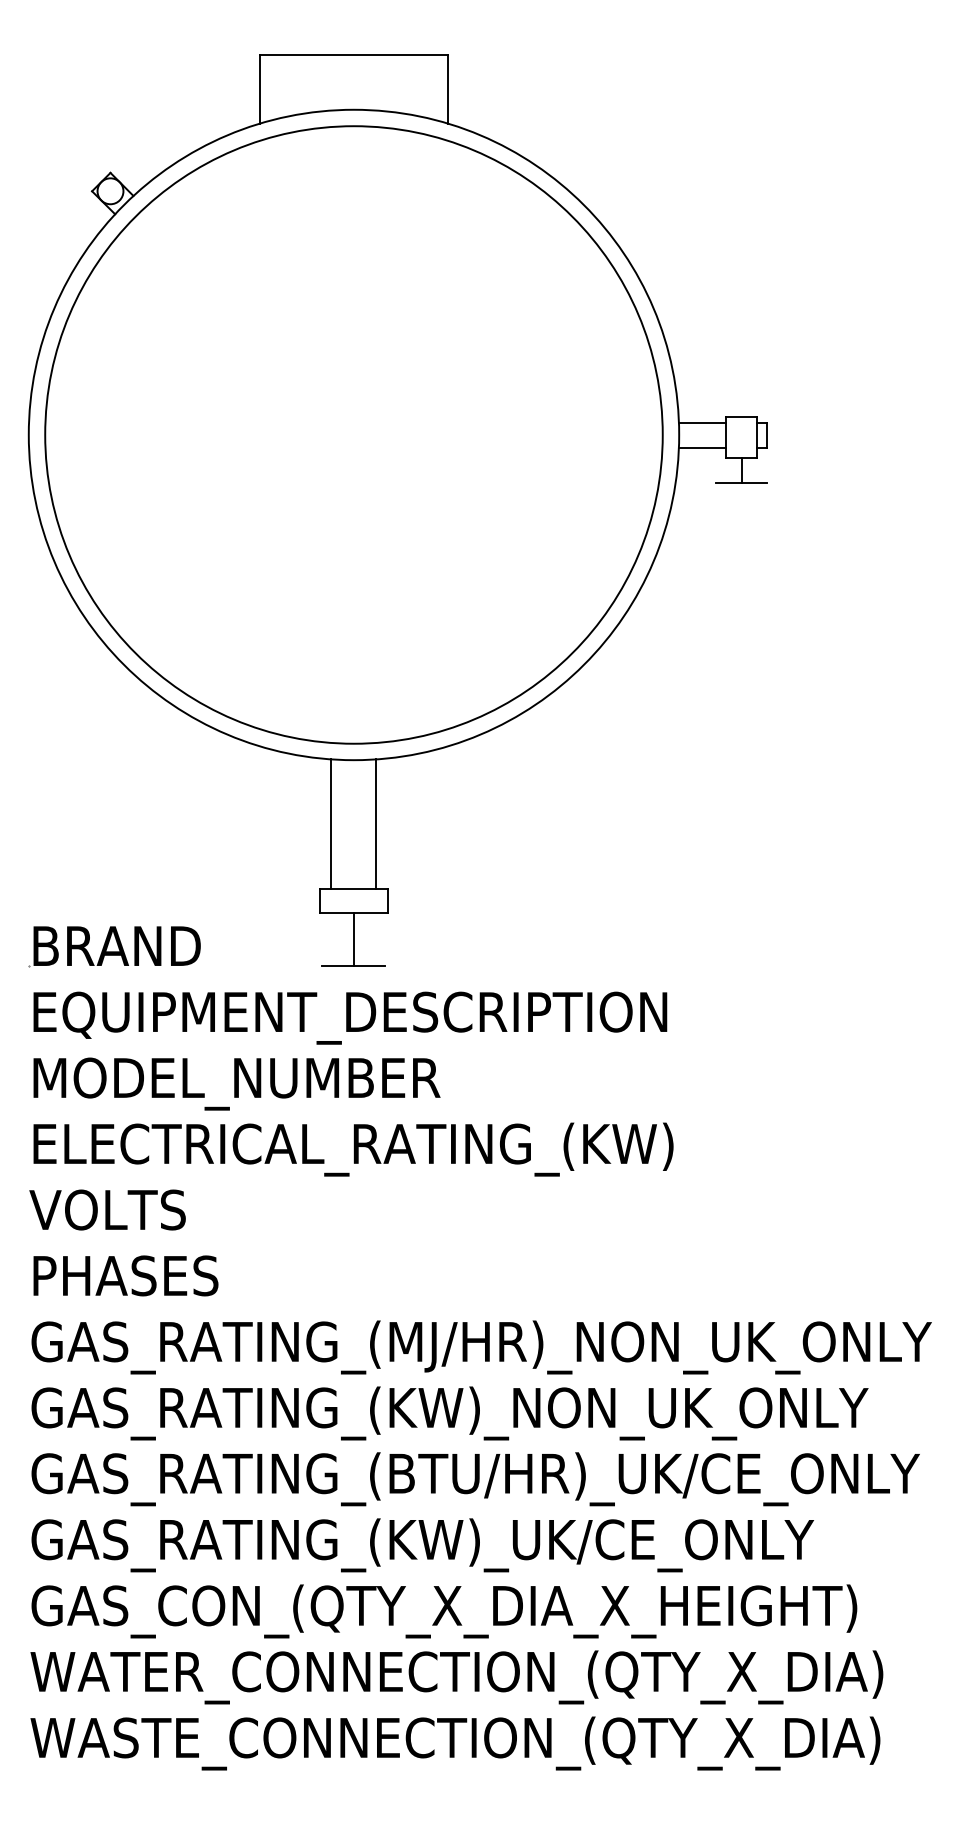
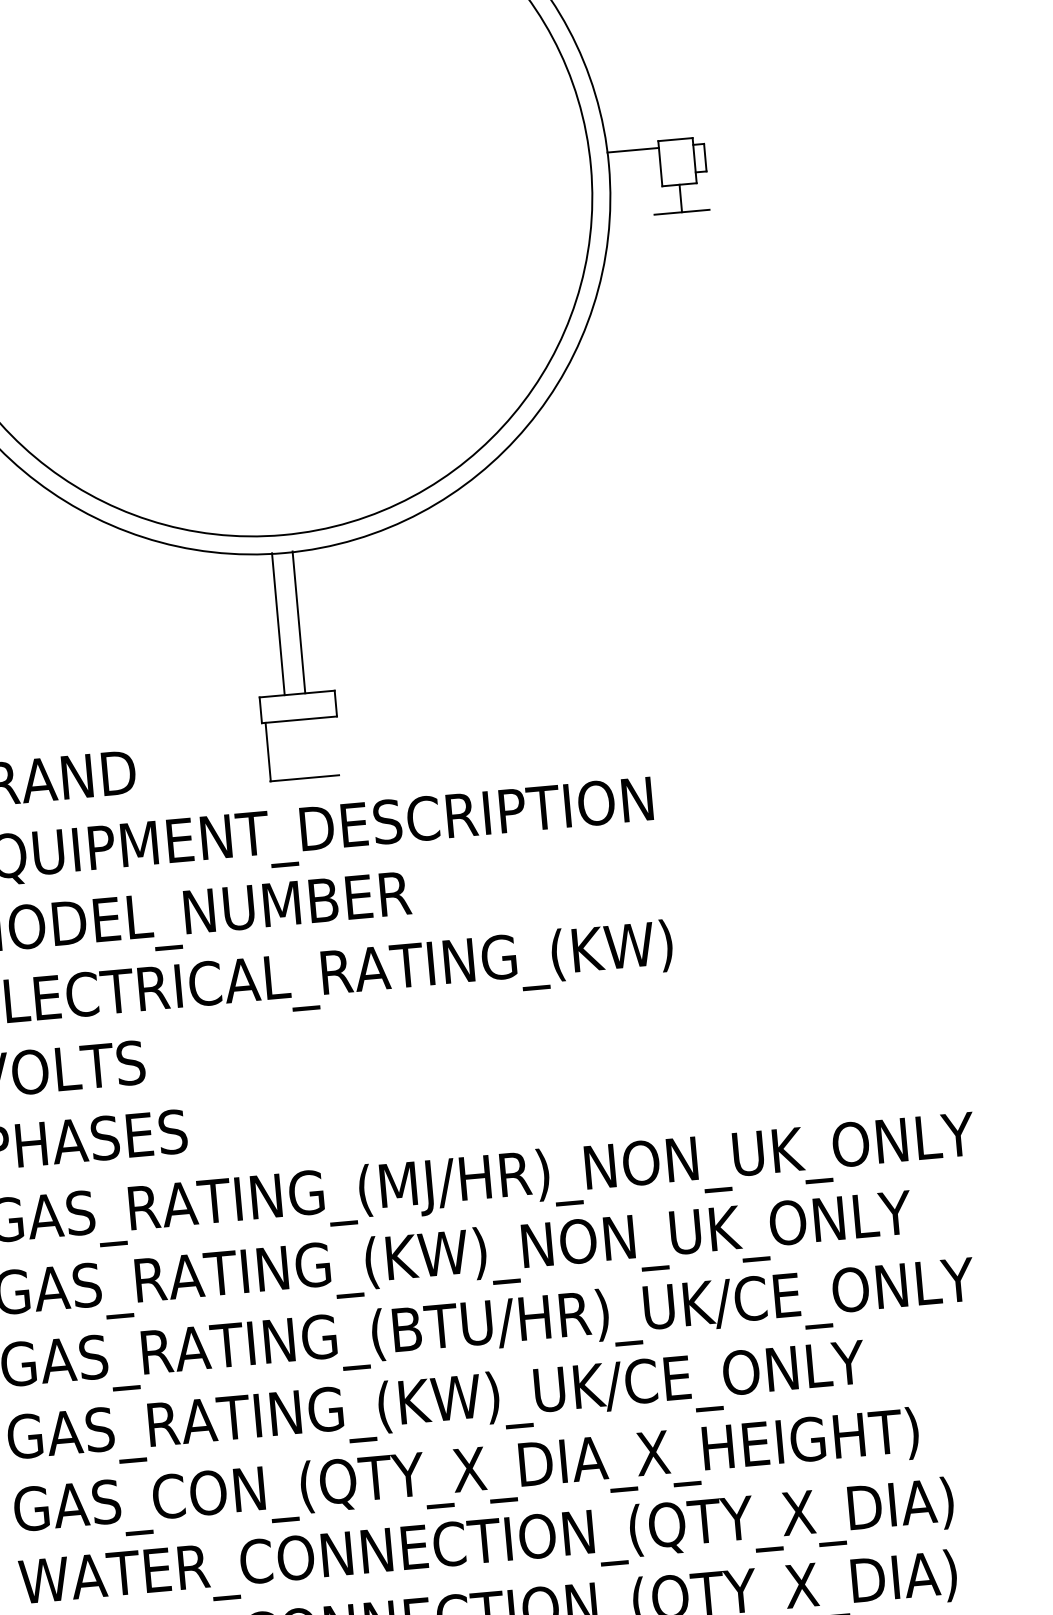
line: (701, 448) -> (634, 177), removed
line: (331, 823) -> (299, 621), moved
line: (376, 823) -> (278, 623), moved
line: (353, 938) -> (267, 751), moved

